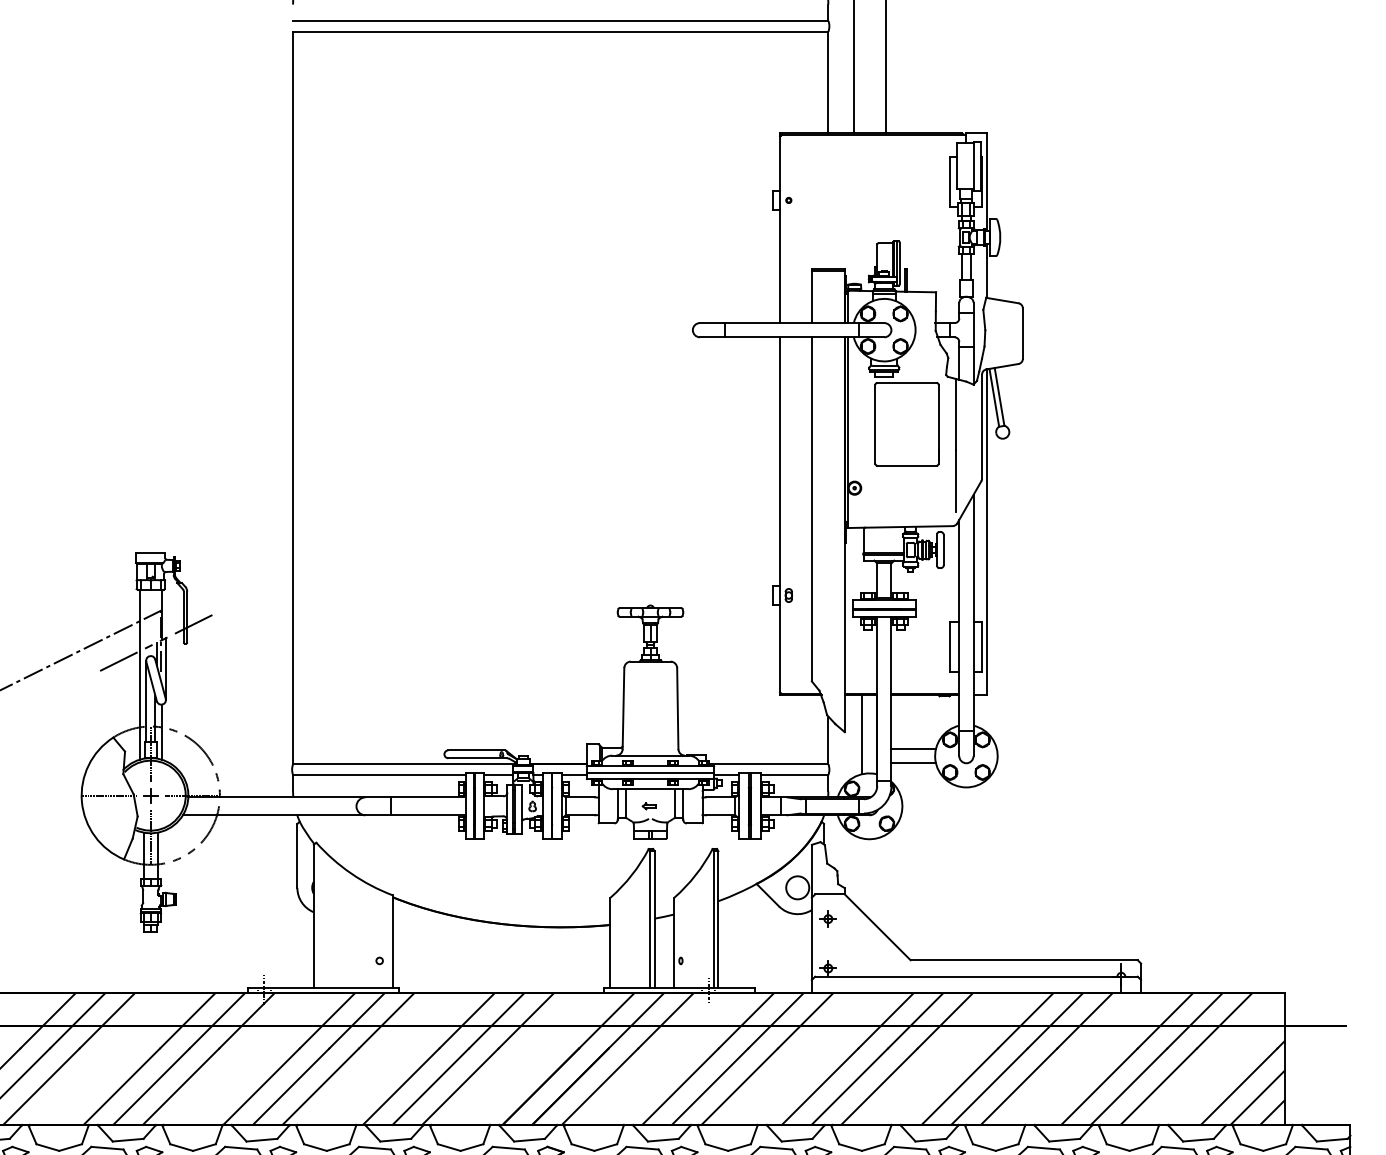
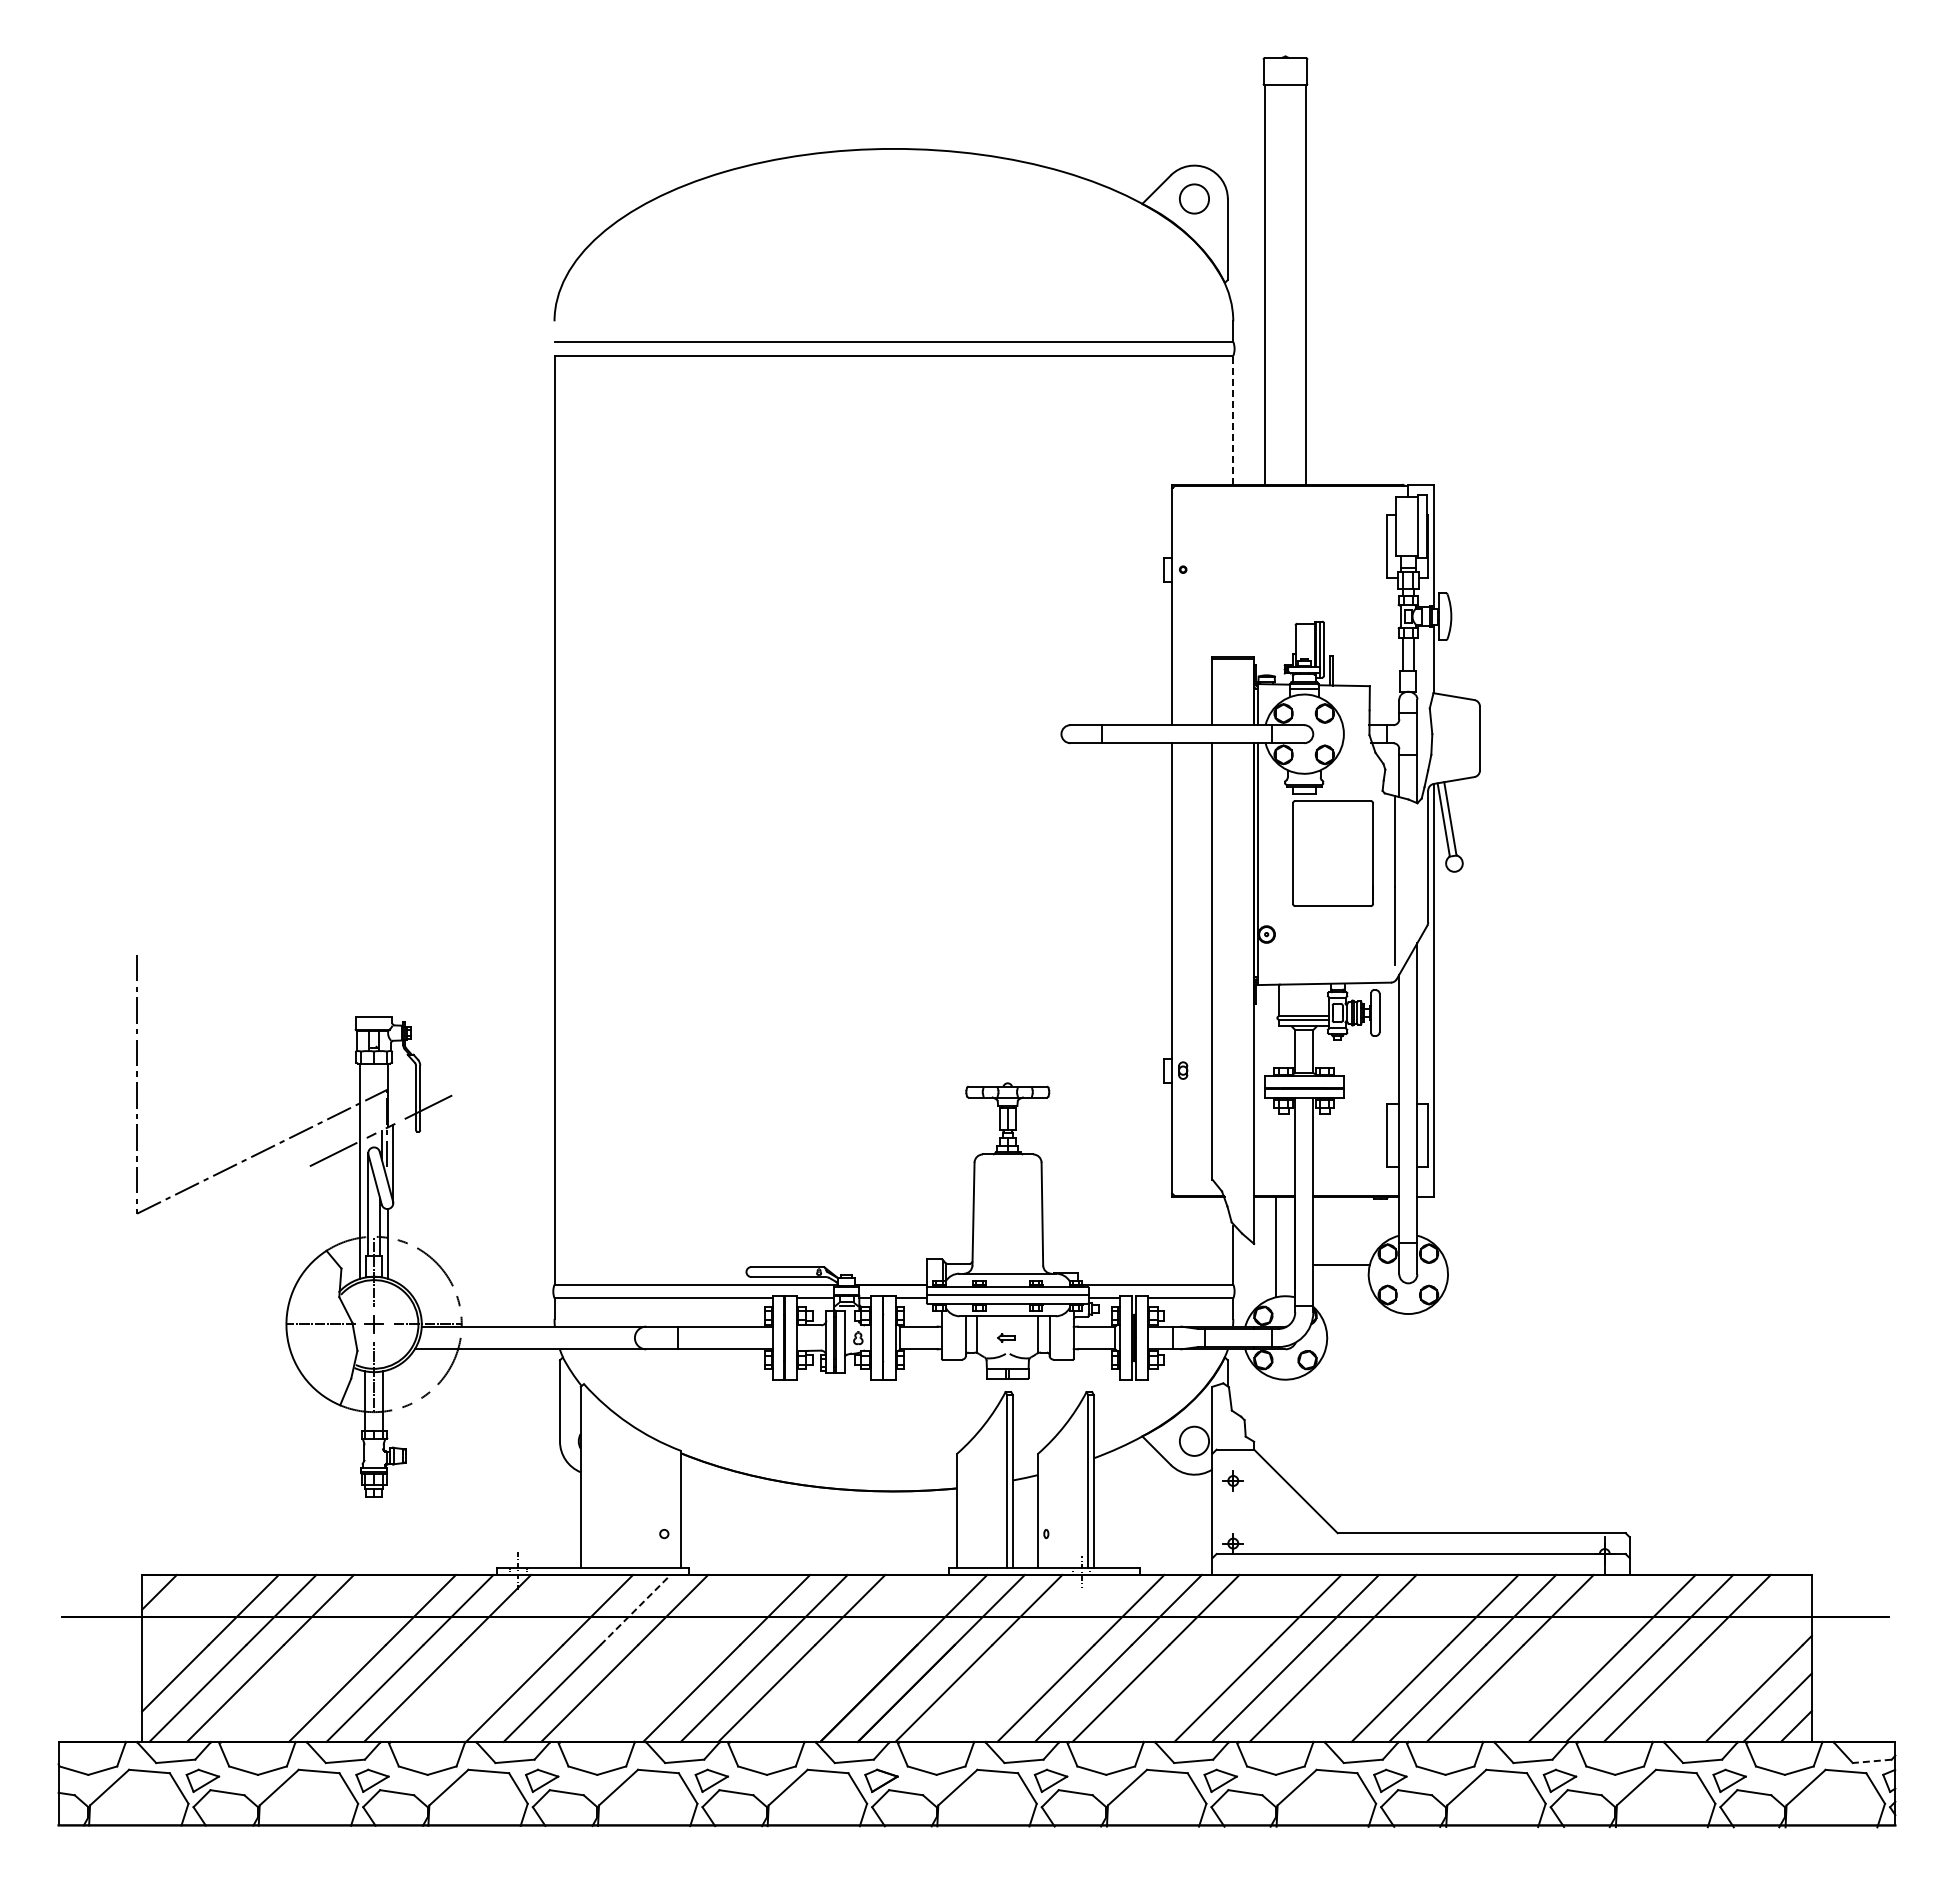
line: (828, 82) -> (1233, 419), solid -> dashed
line: (883, 366) -> (1303, 780), removed
line: (913, 763) -> (1341, 1283), removed
line: (356, 1020) -> (635, 1609), solid -> dashed
line: (1332, 1140) -> (1872, 1761), solid -> dashed

